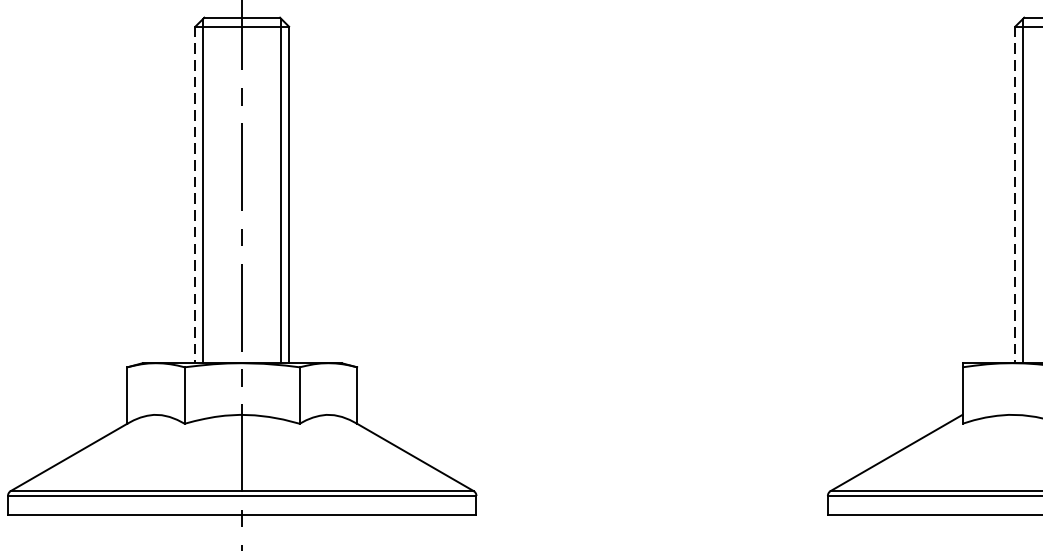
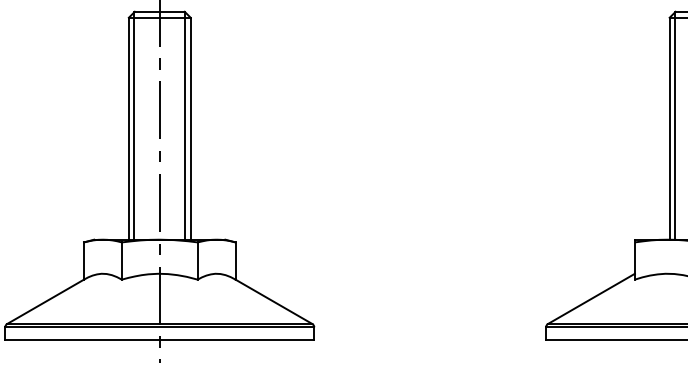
line: (194, 194) -> (128, 128), dashed -> solid
line: (1014, 194) -> (669, 128), dashed -> solid

